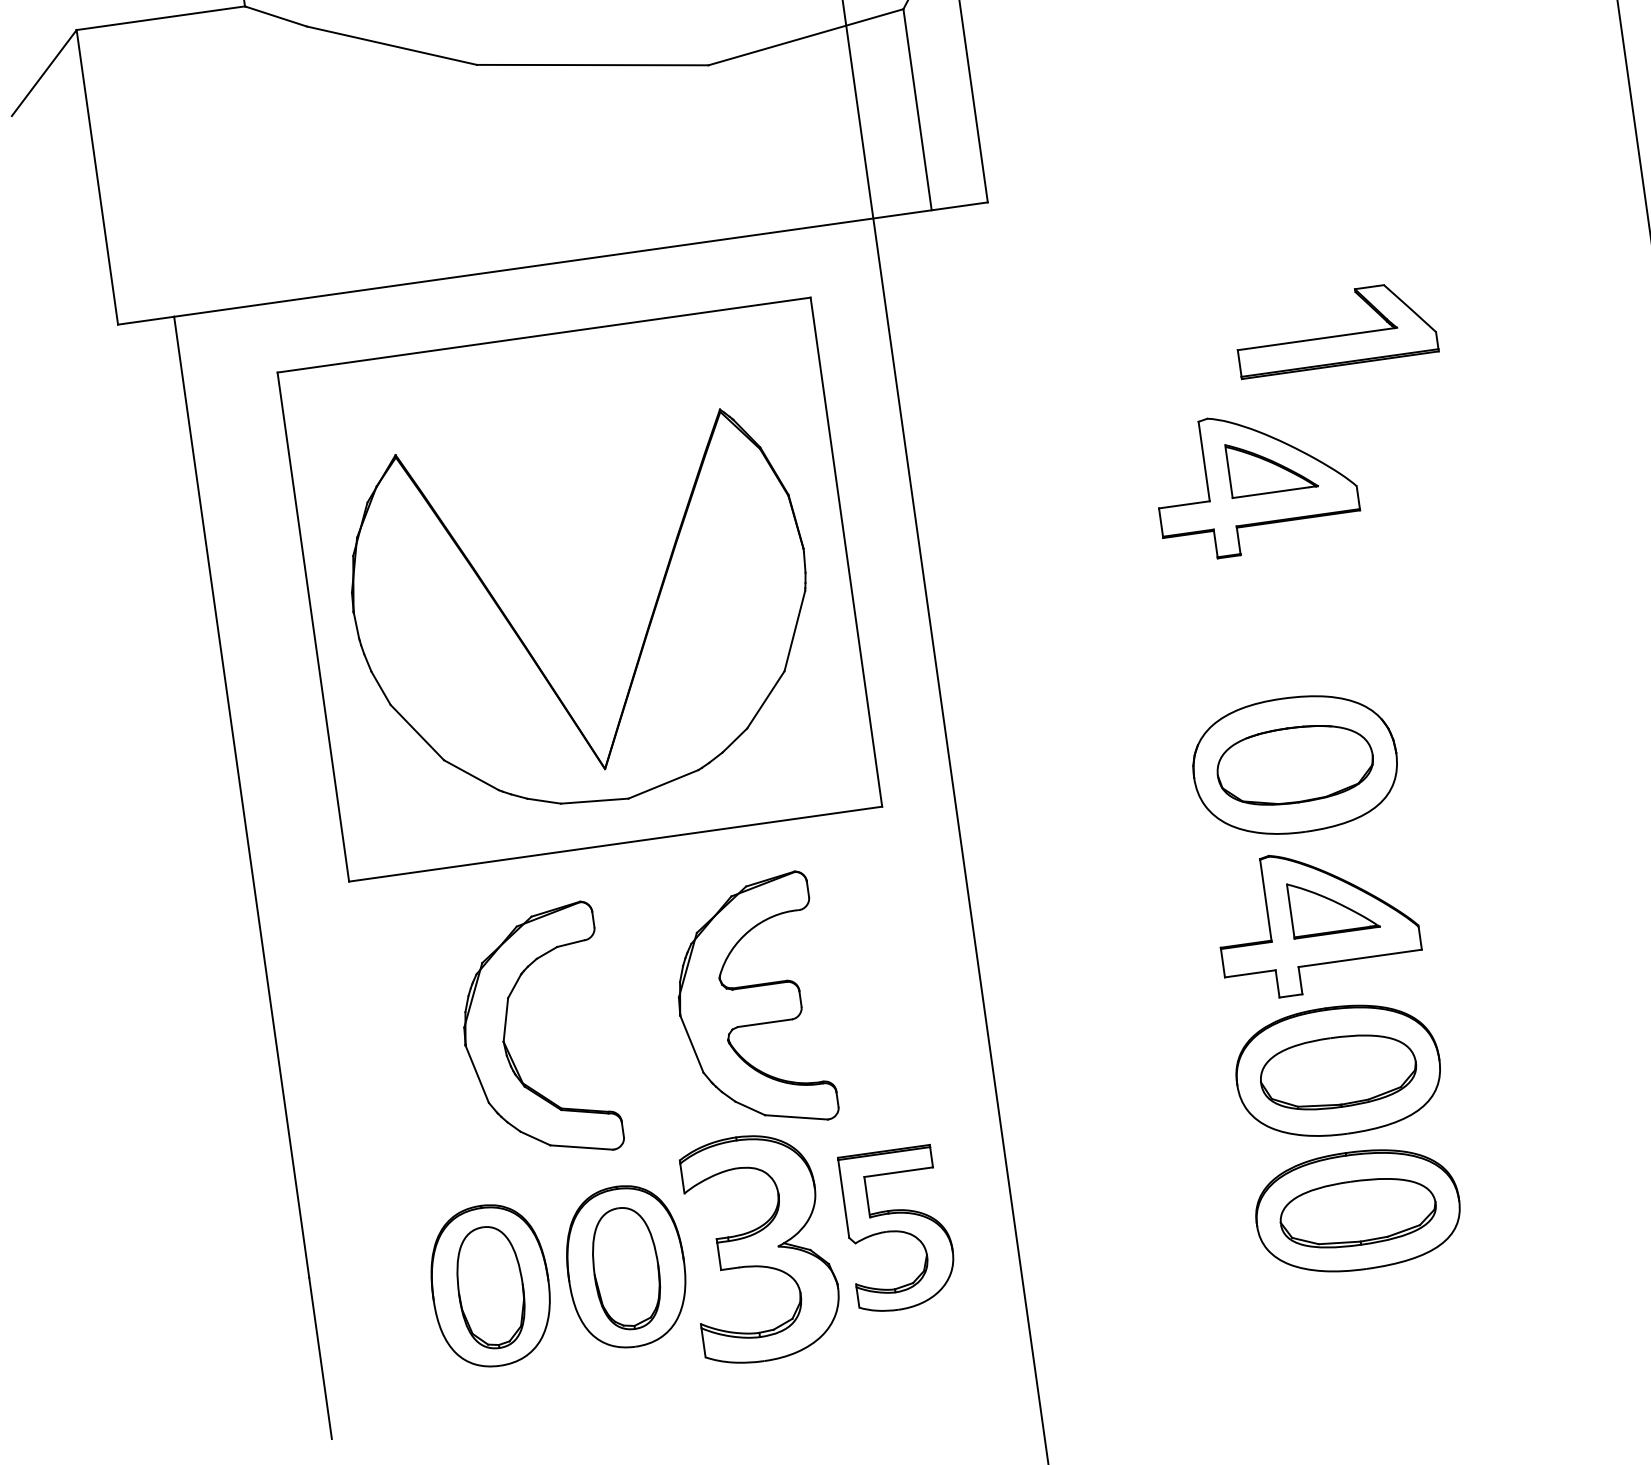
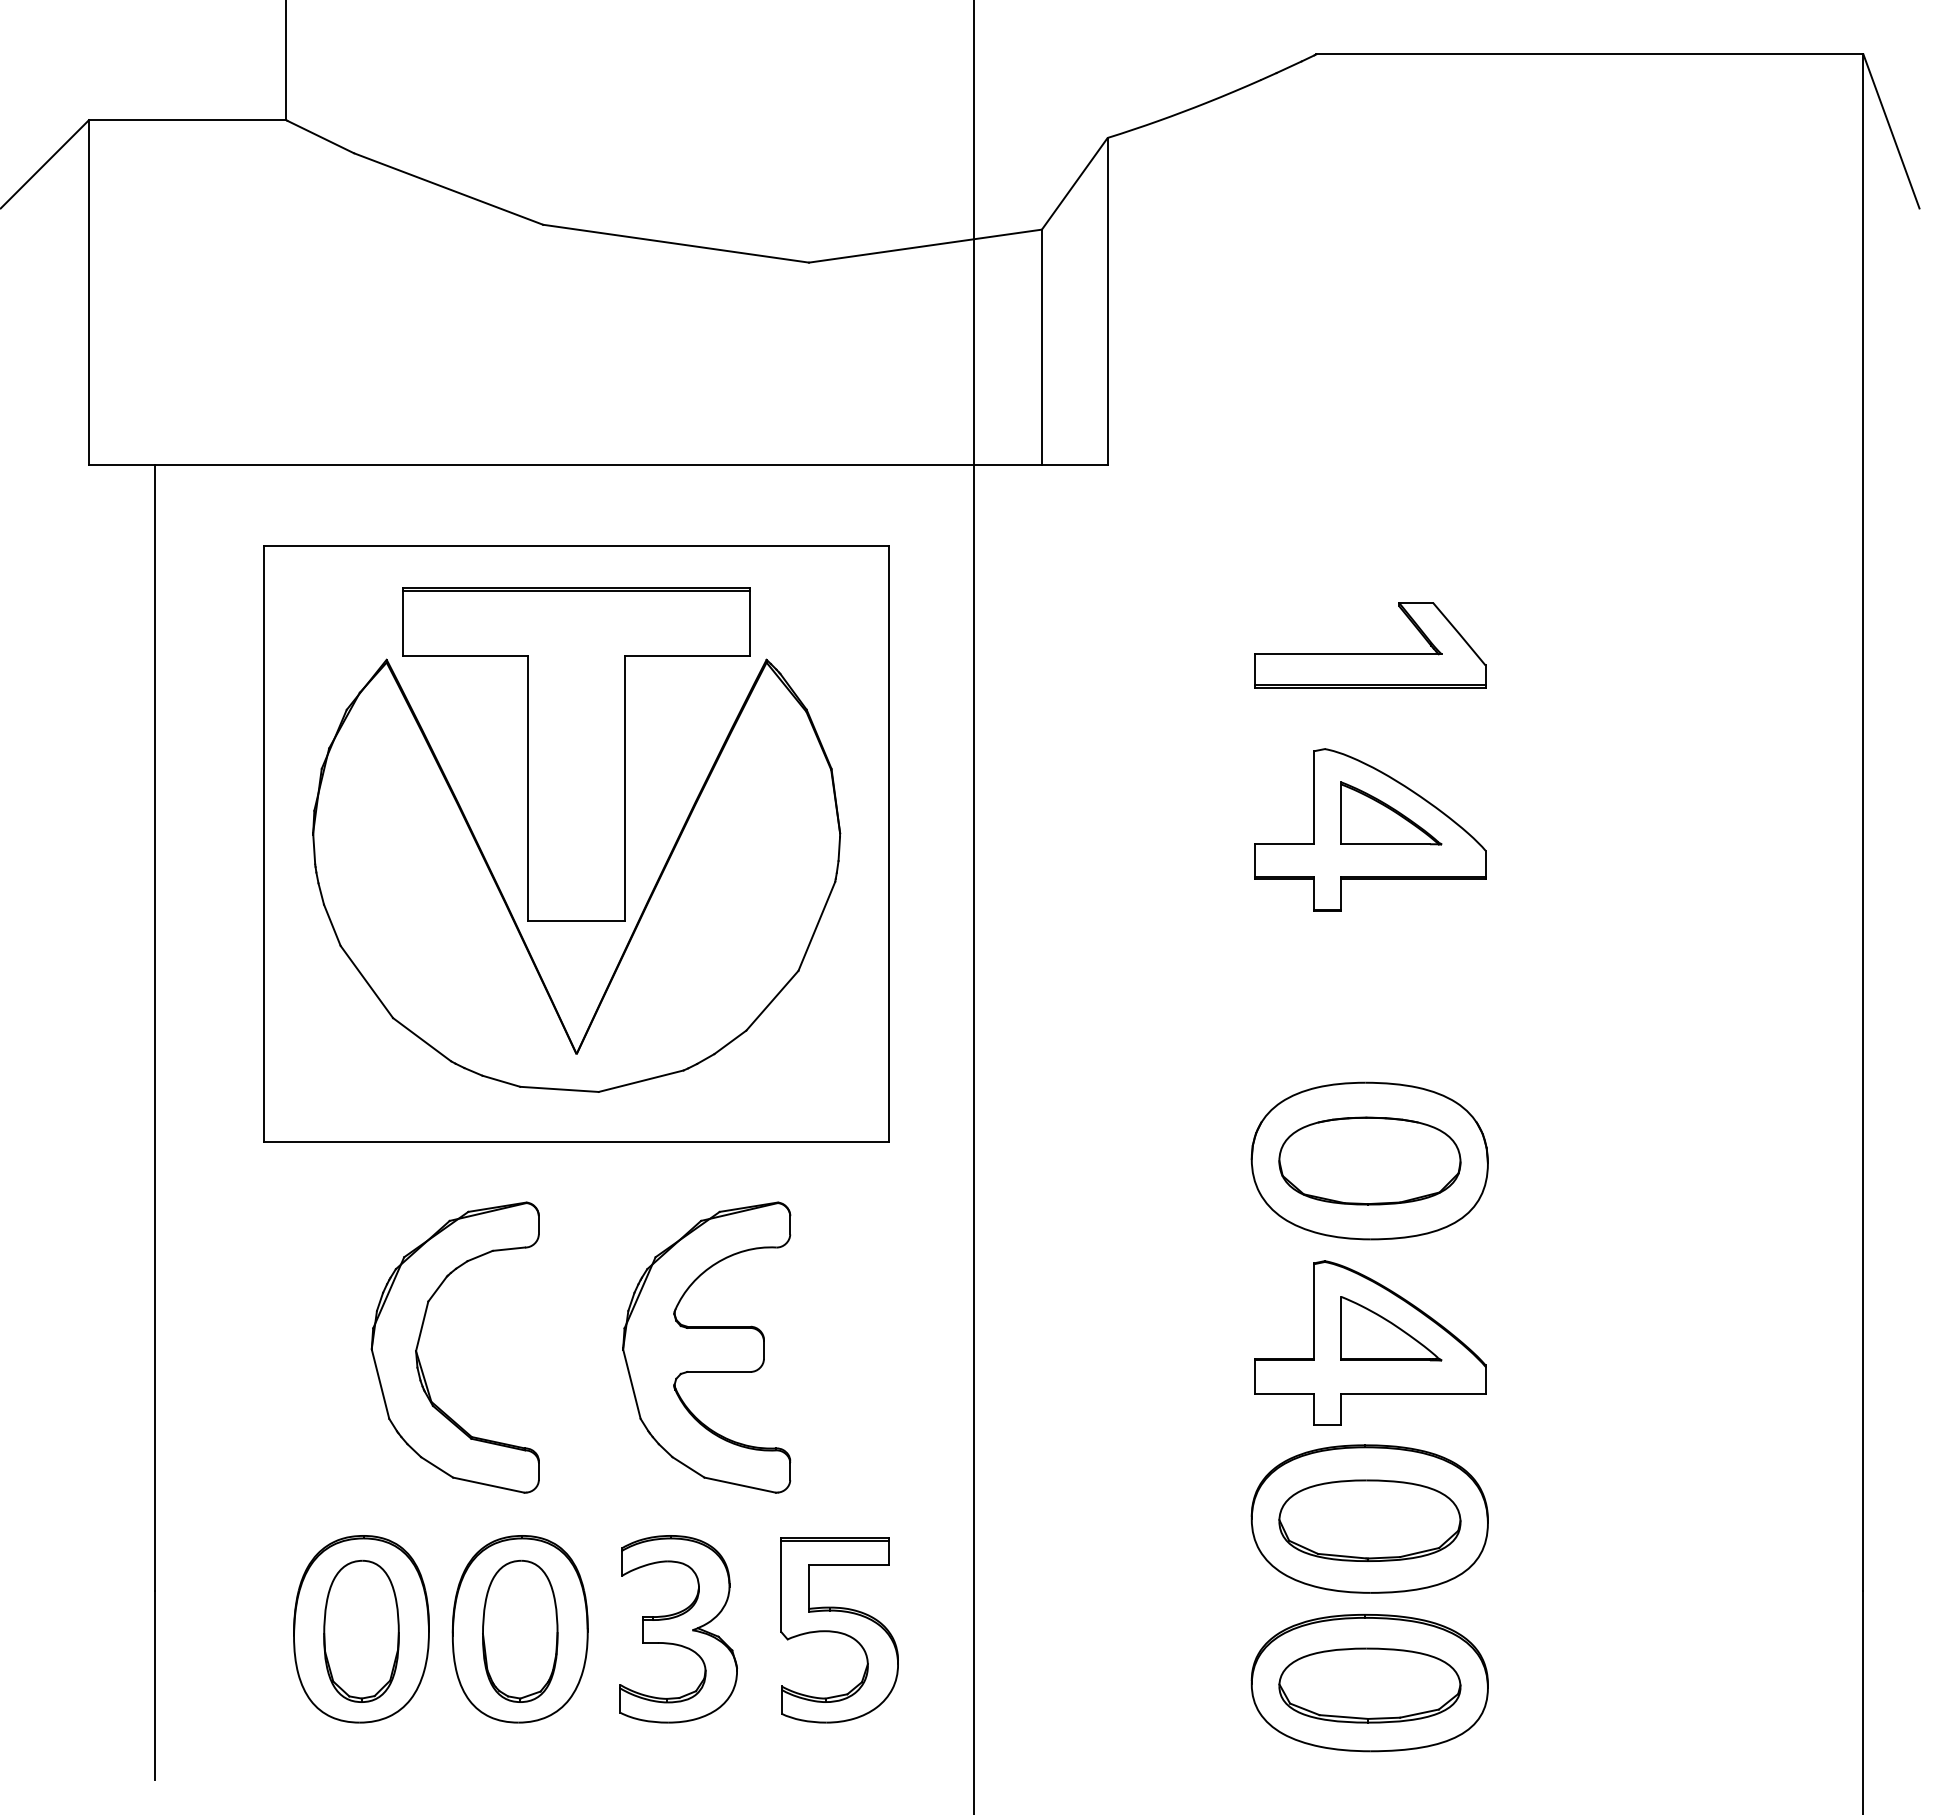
part: (1336, 335) -> (1370, 653), moved
part: (569, 513) -> (576, 754), added
part: (761, 1248) -> (678, 1629), size x0.71

